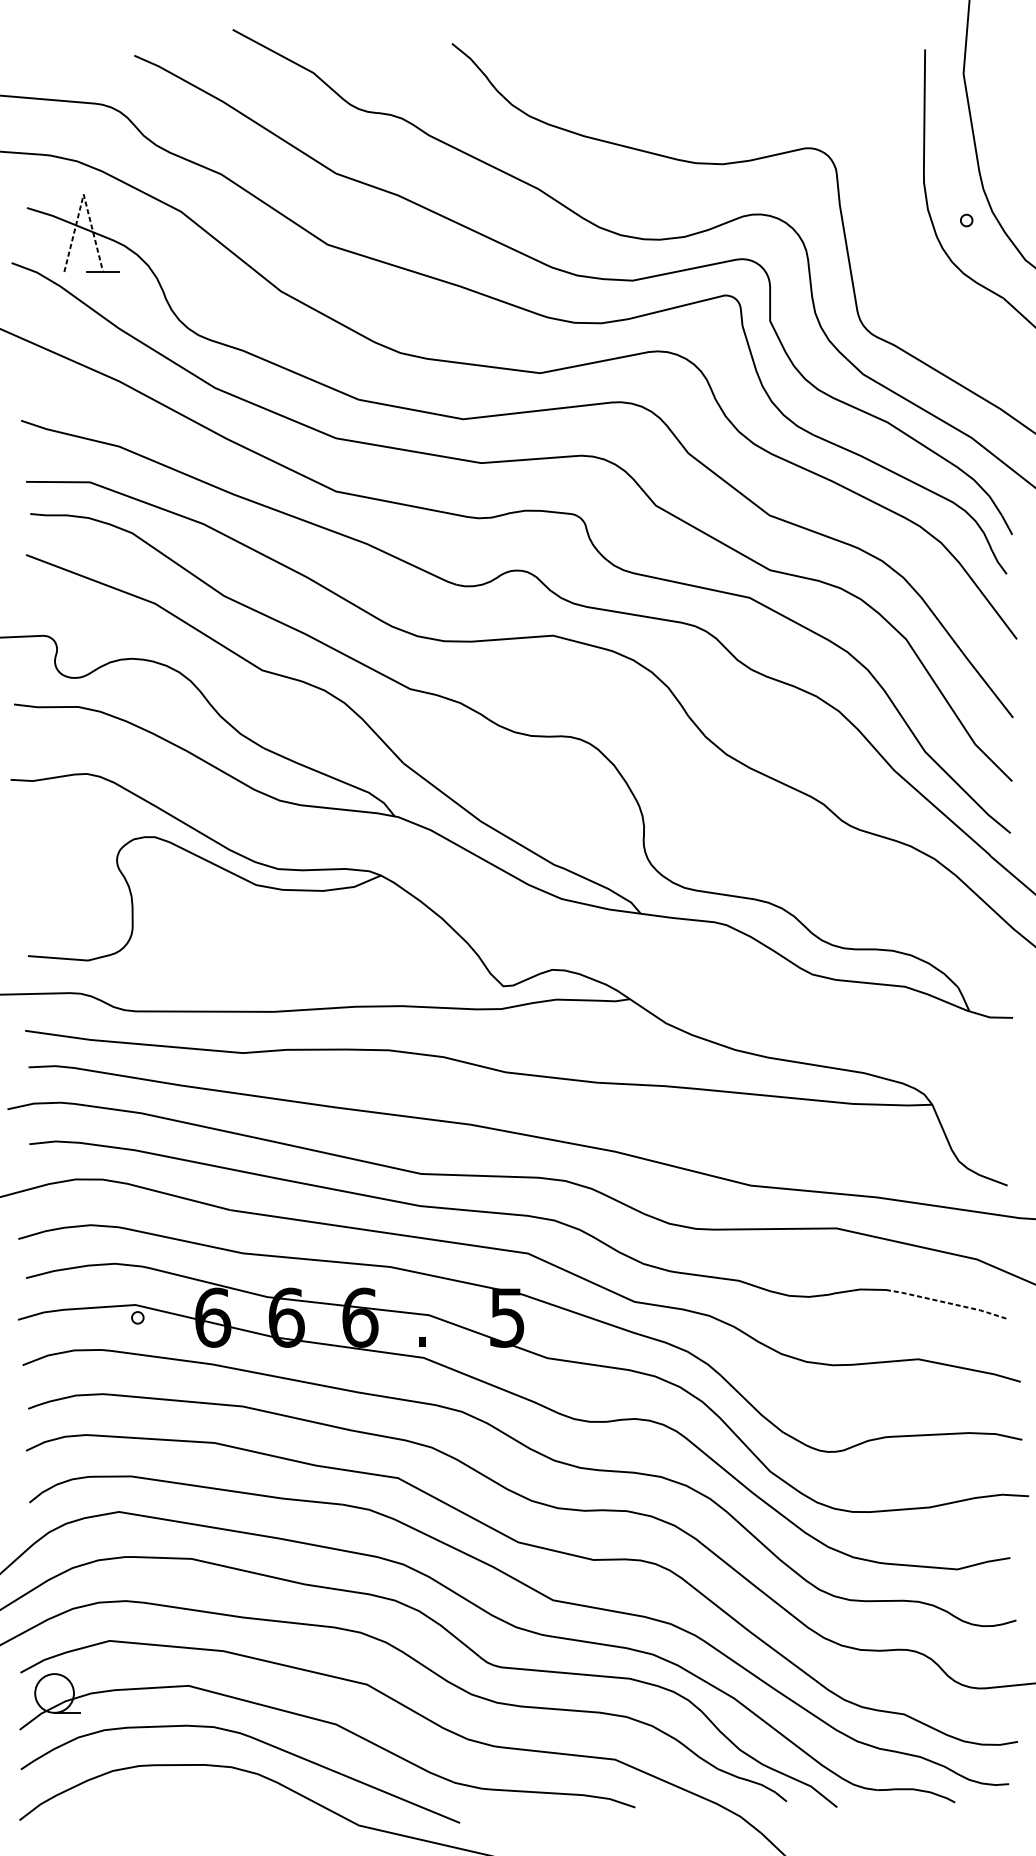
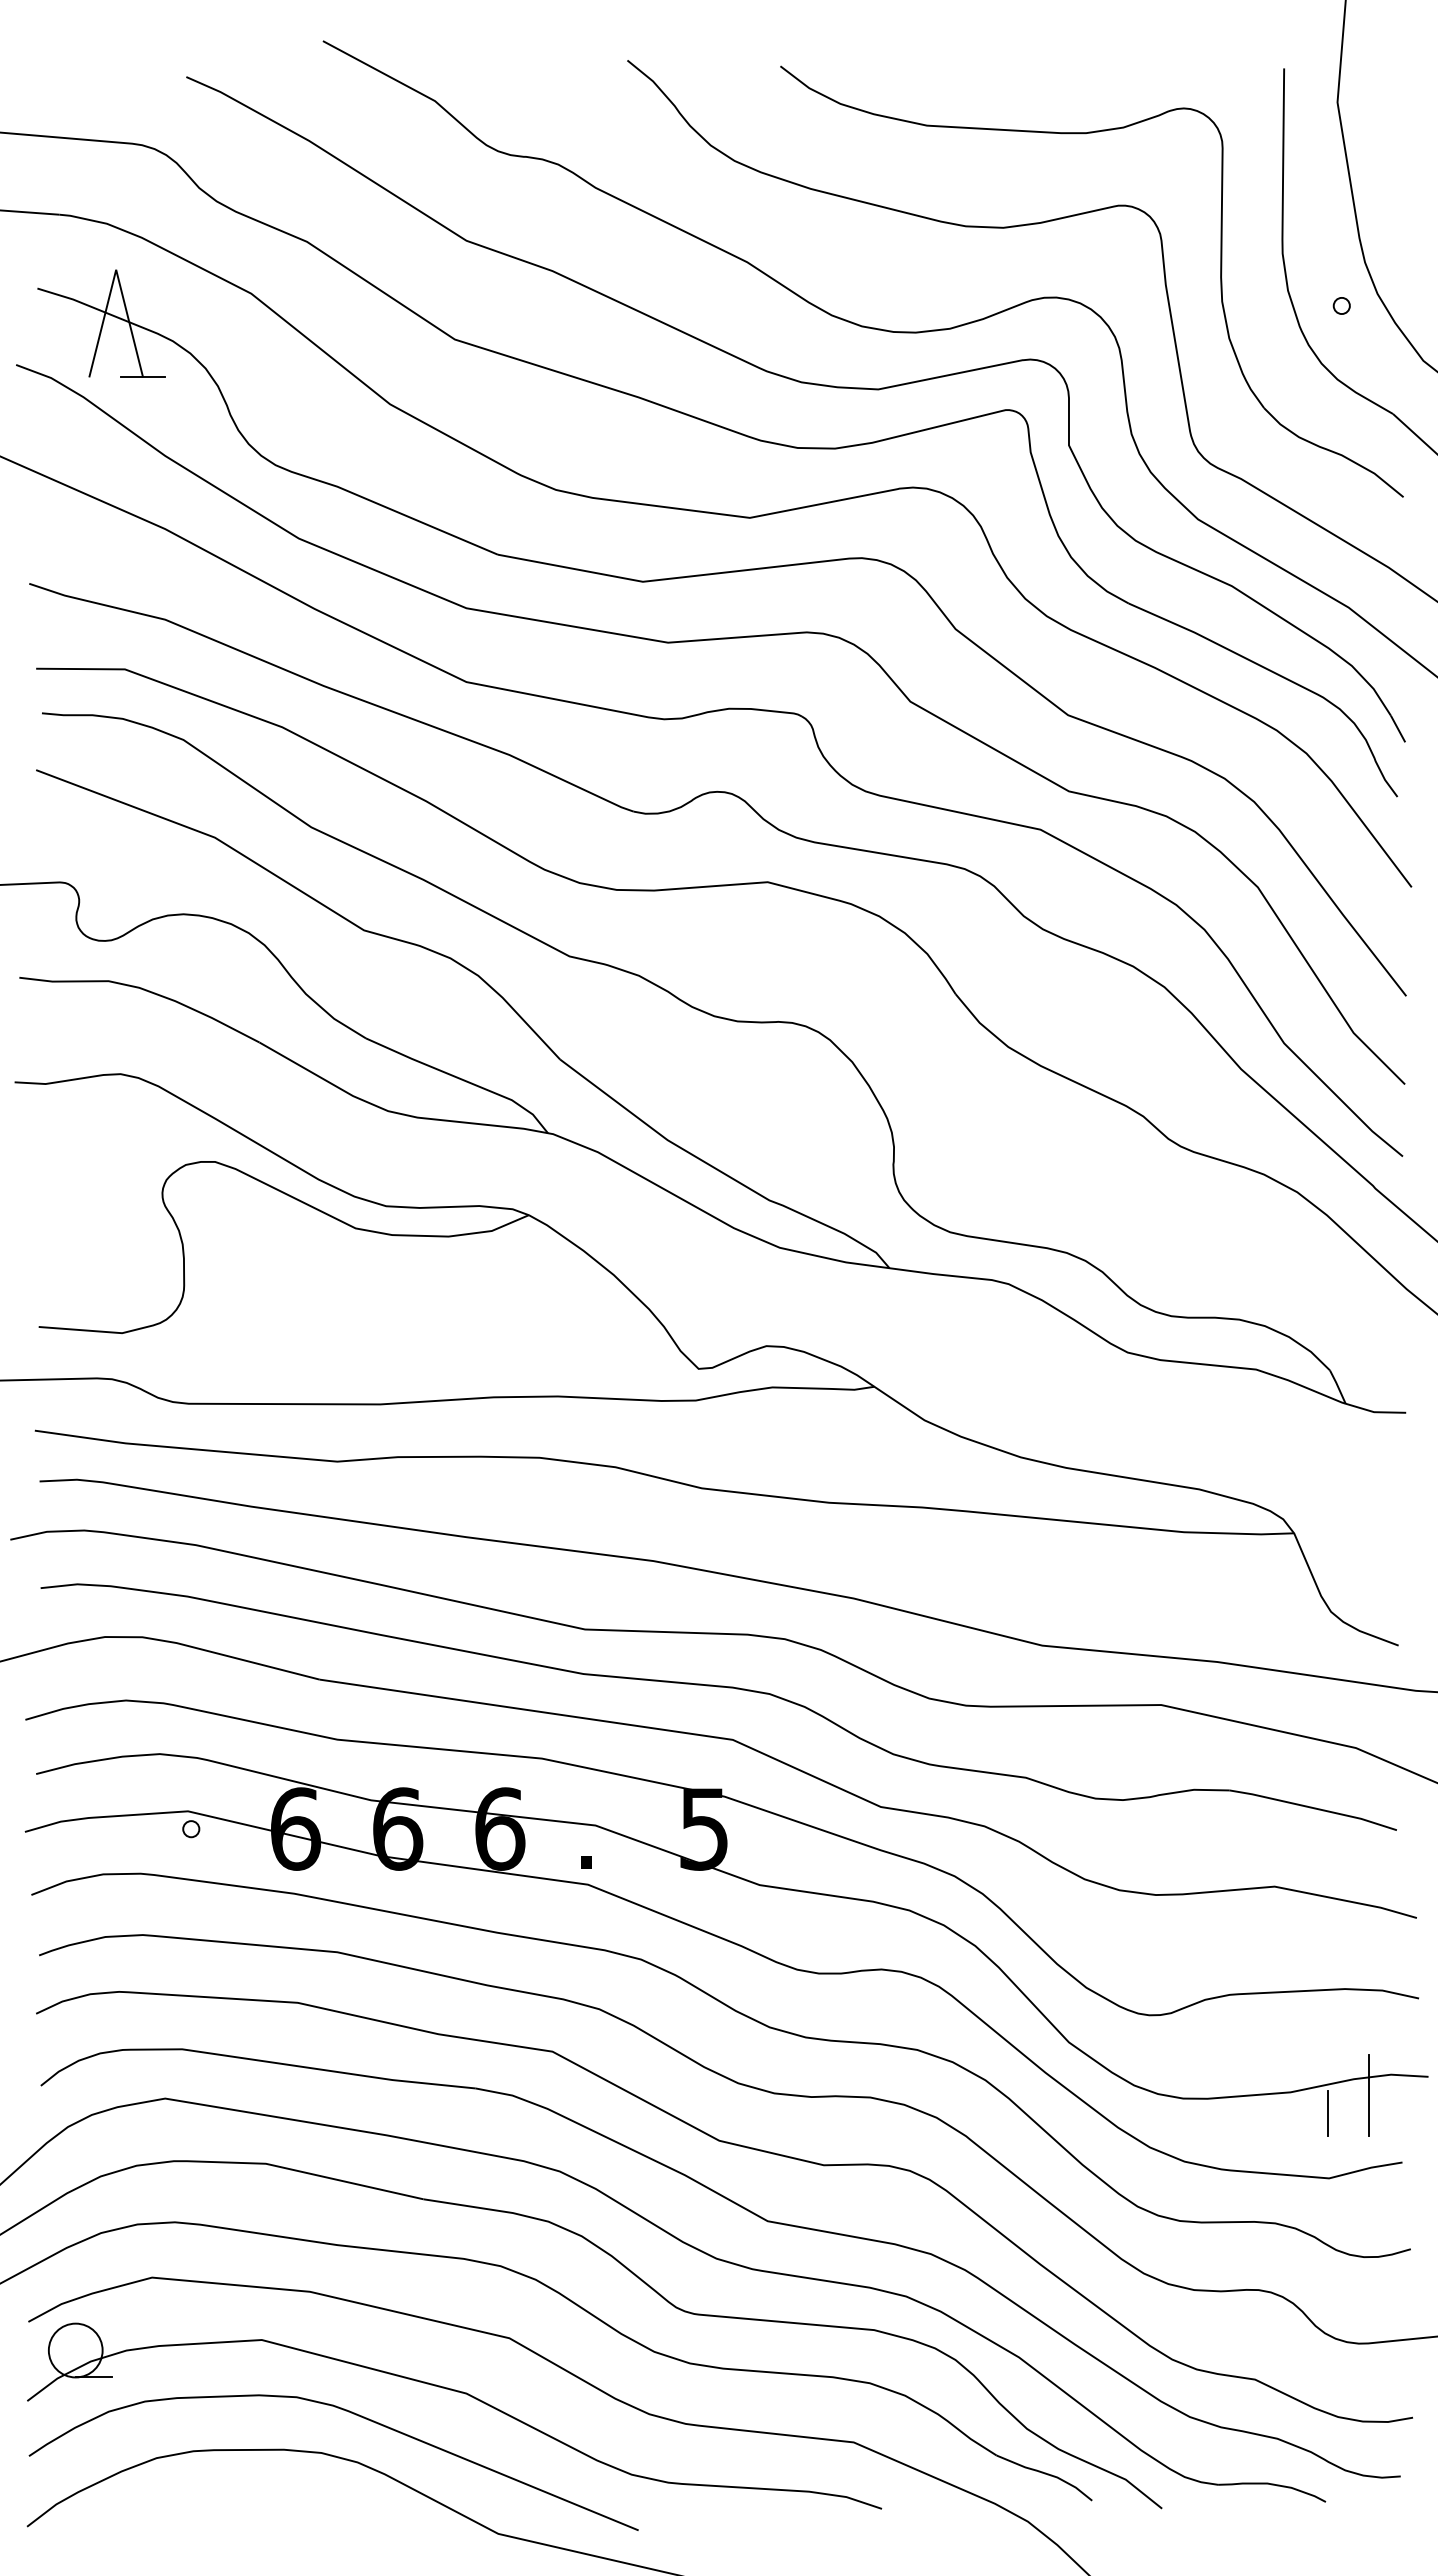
line: (83, 194) -> (116, 269), dashed -> solid
part: (879, 202) -> (1220, 281), added
line: (946, 1302) -> (1314, 1808), dashed -> solid
line: (985, 1509) -> (1368, 2095), added
line: (957, 1522) -> (1328, 2113), added

